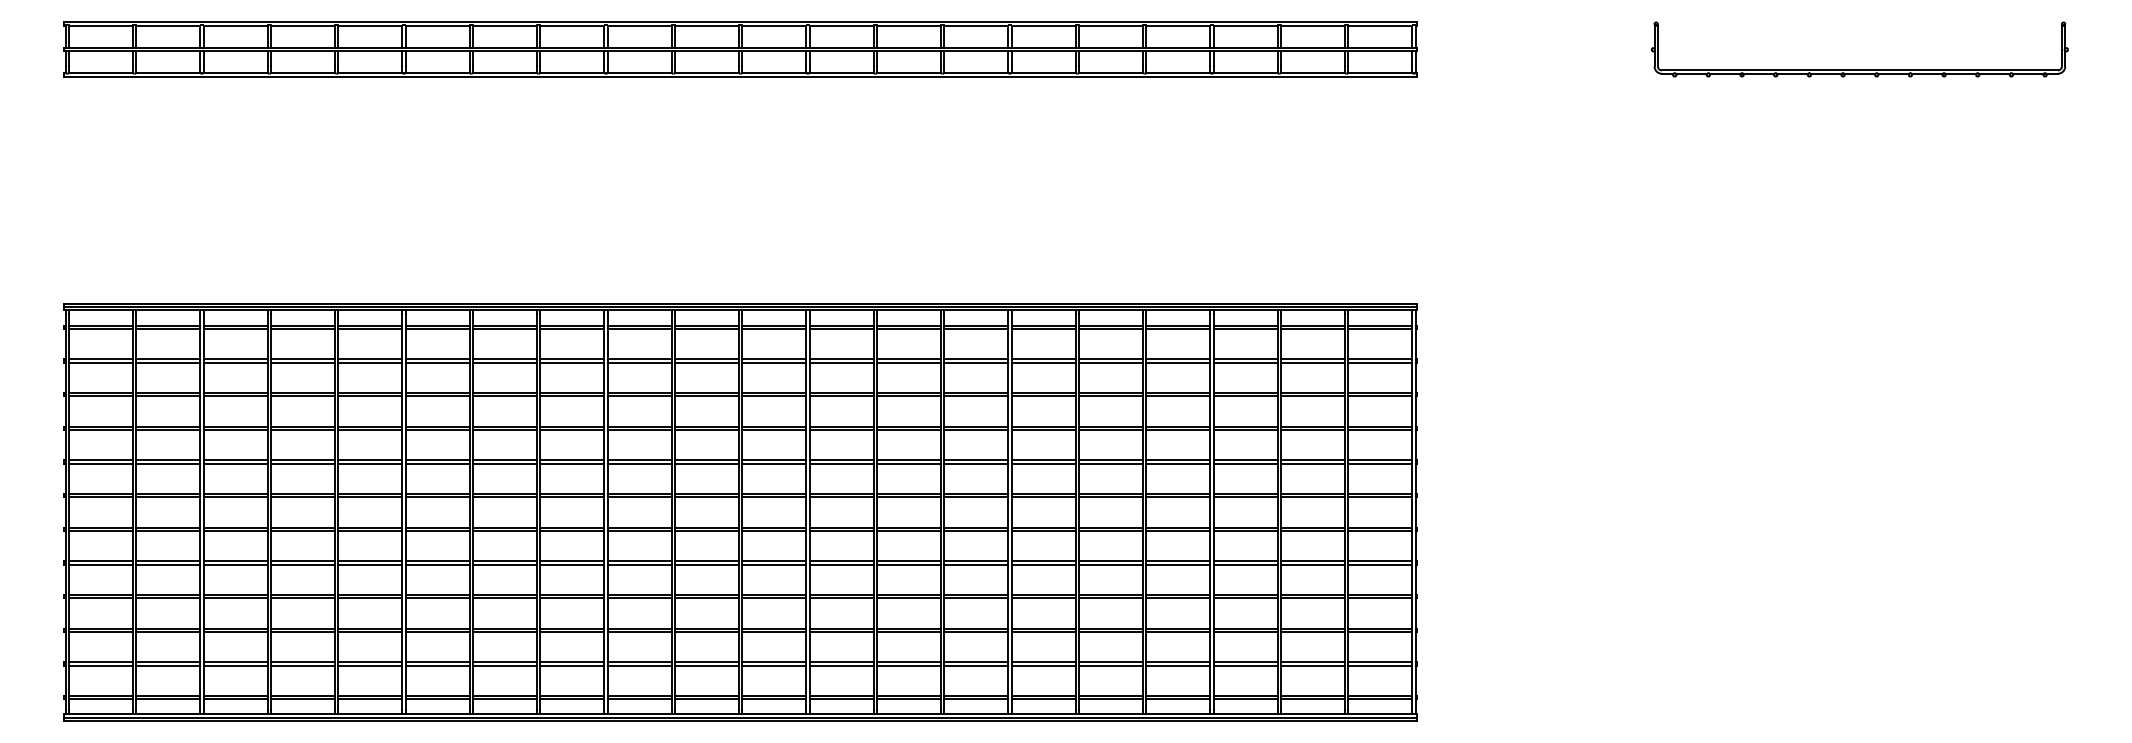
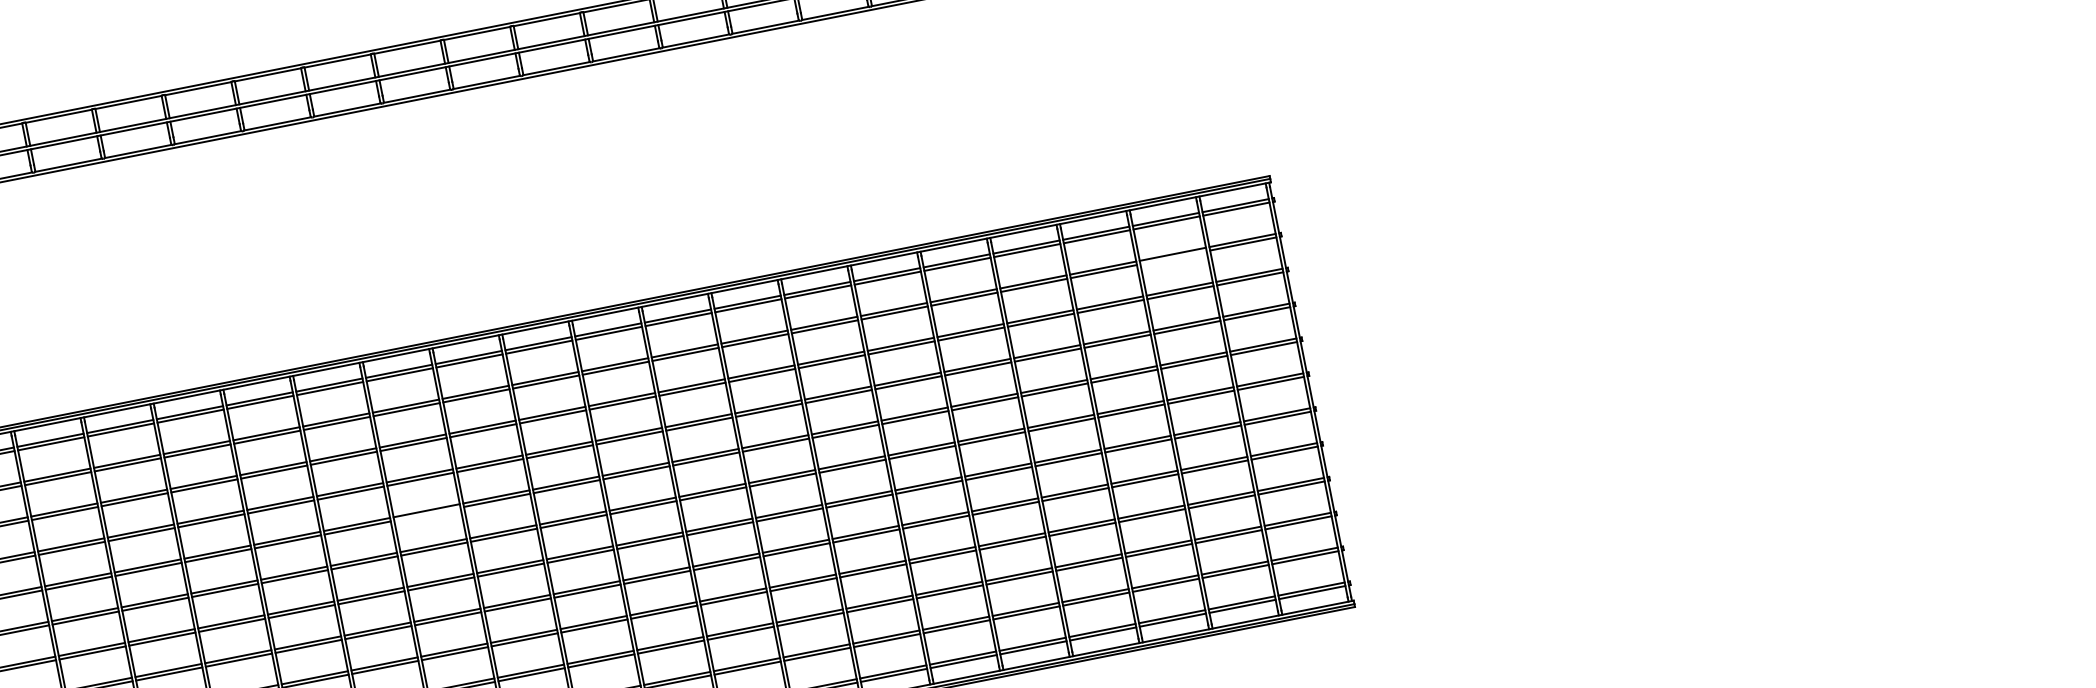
line: (1313, 362) -> (1174, 257), removed
line: (572, 463) -> (427, 514), removed

